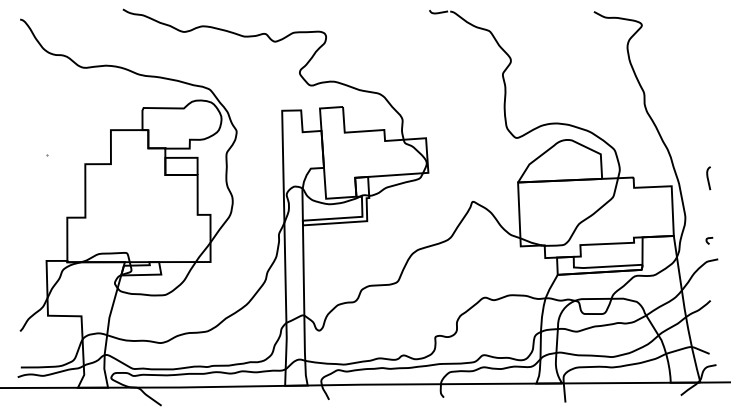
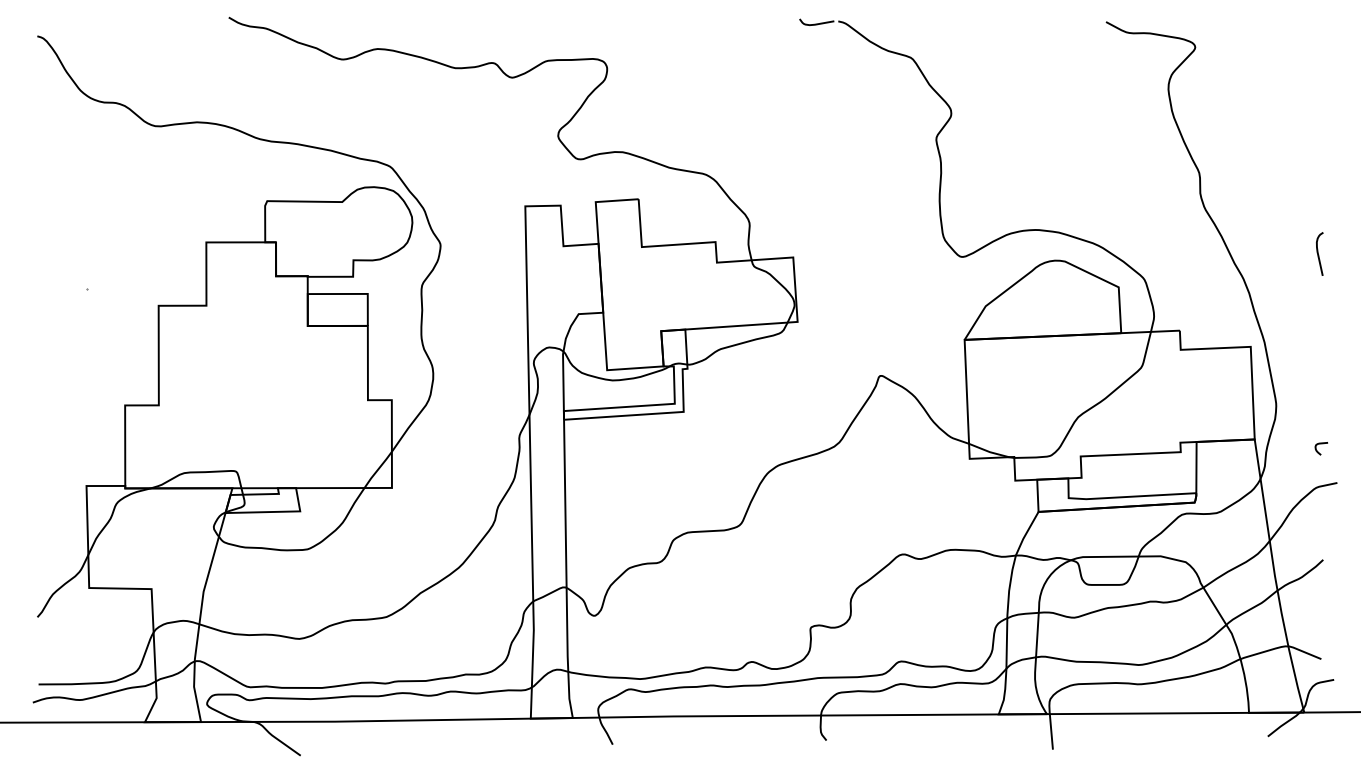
curve: (708, 178) -> (1319, 254), moved

